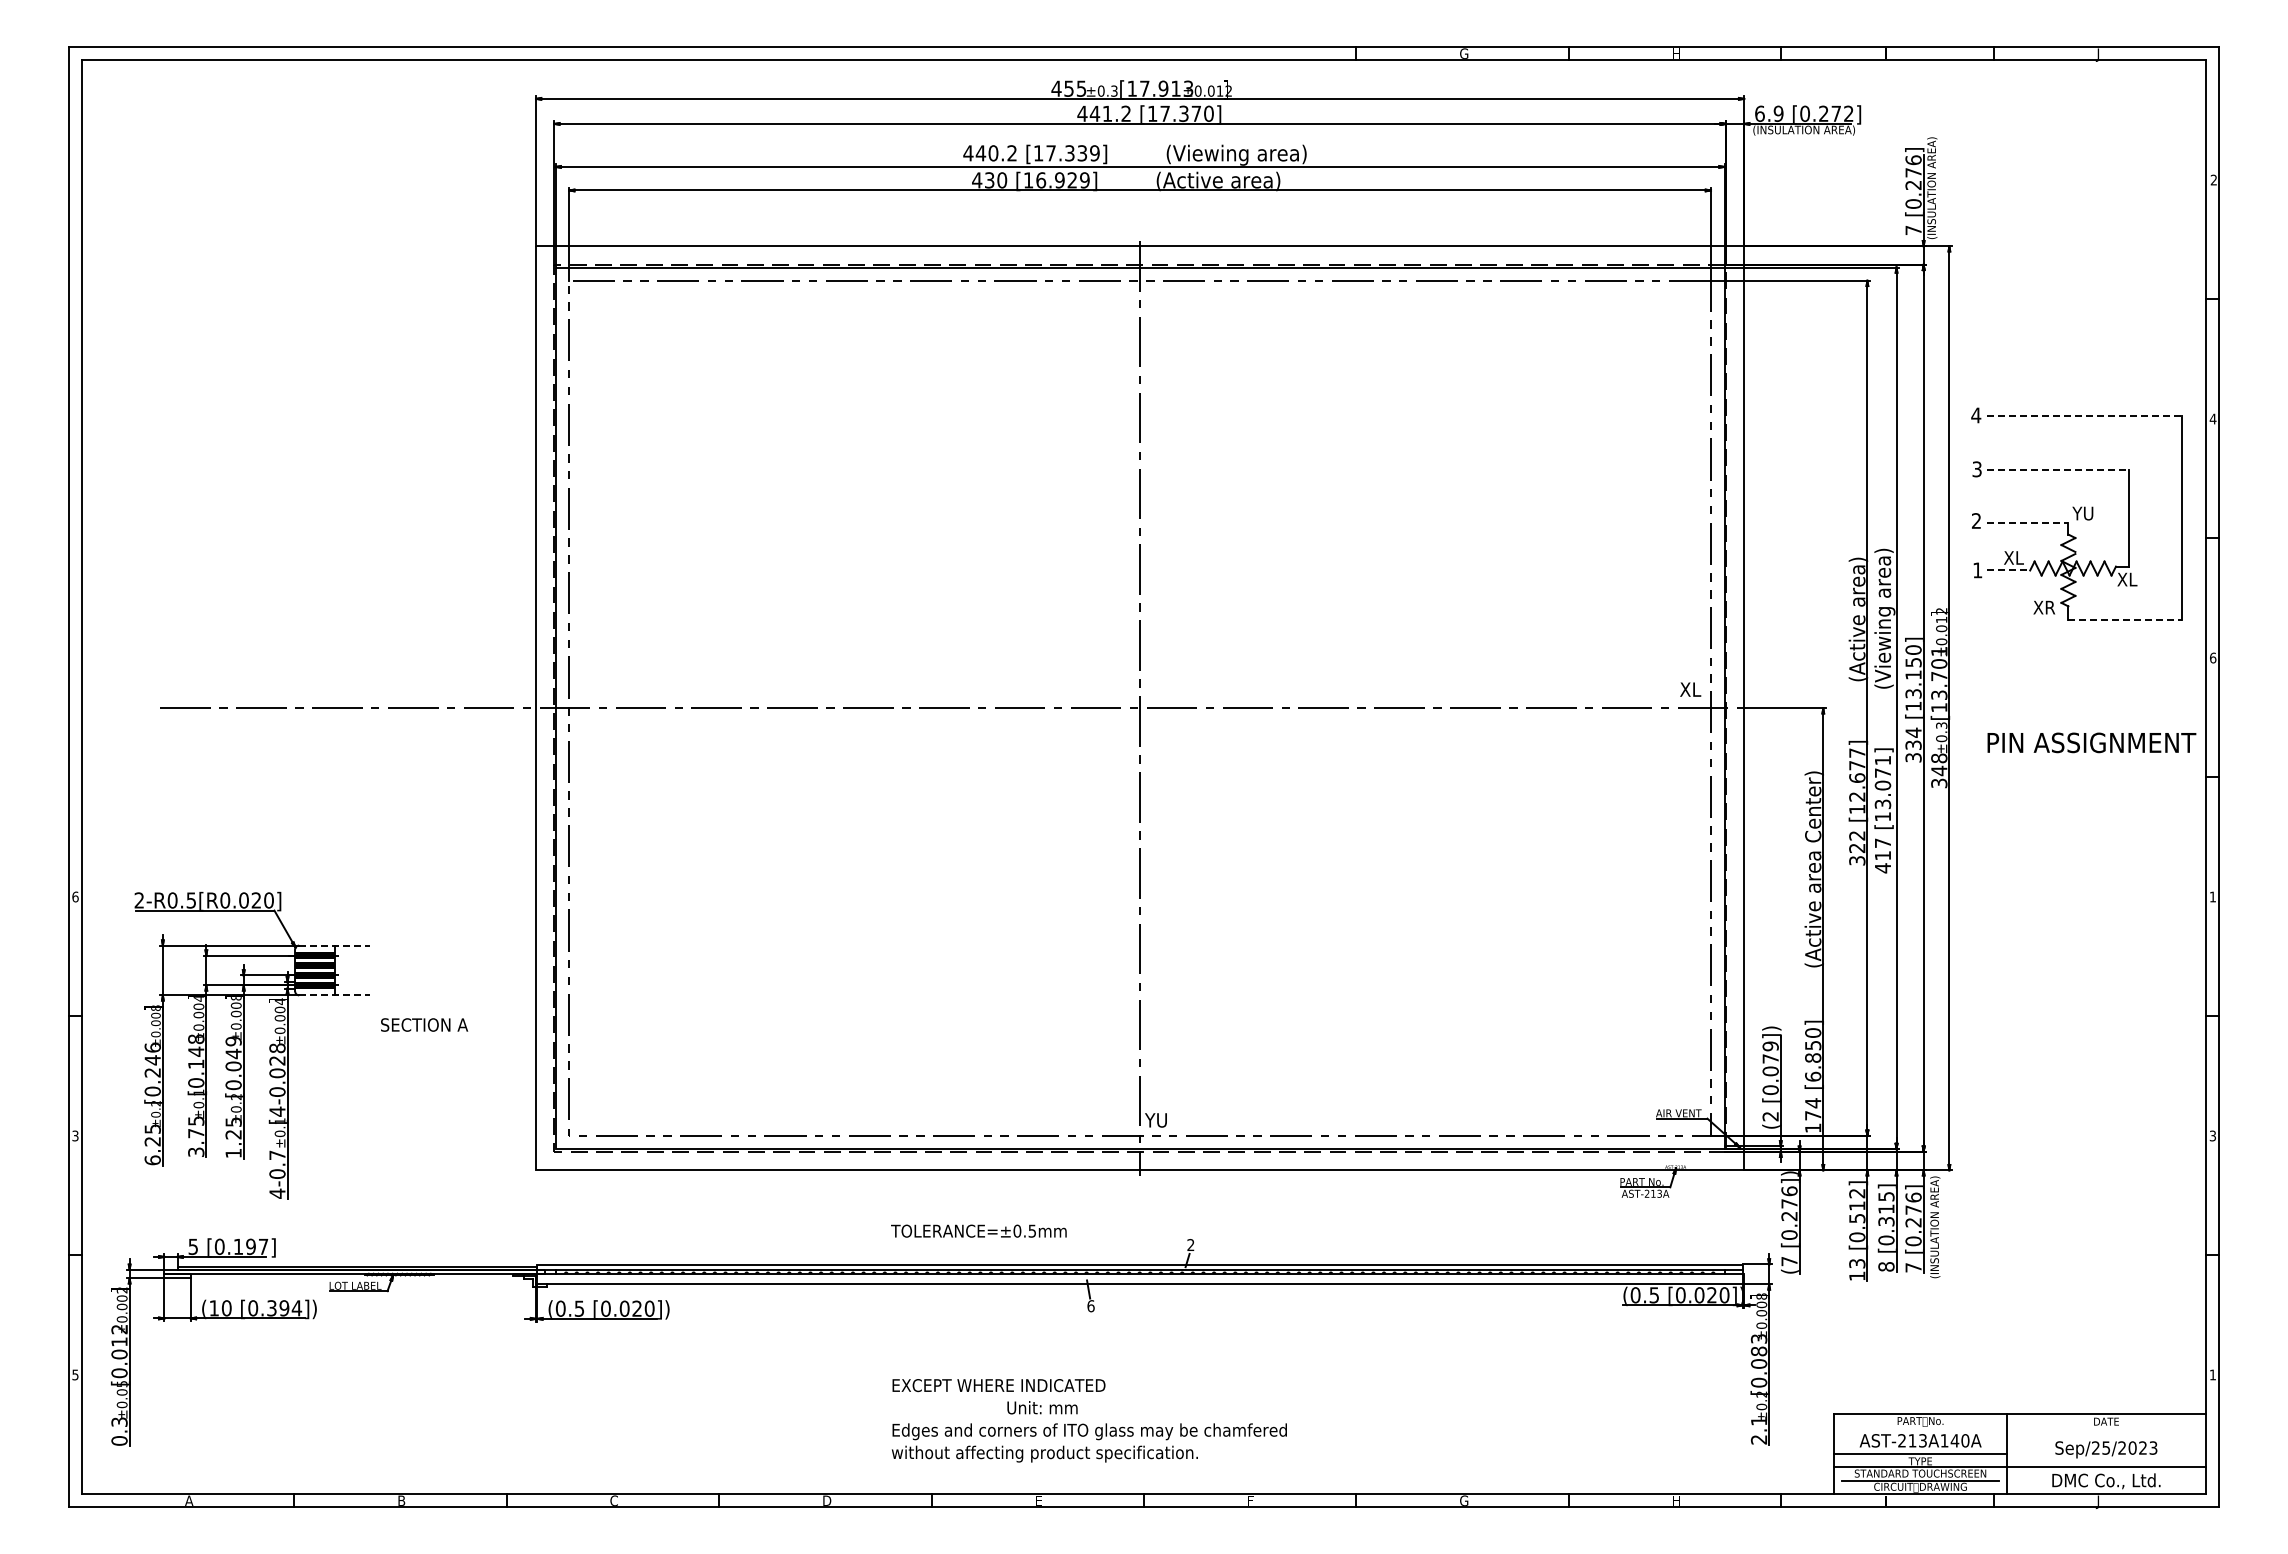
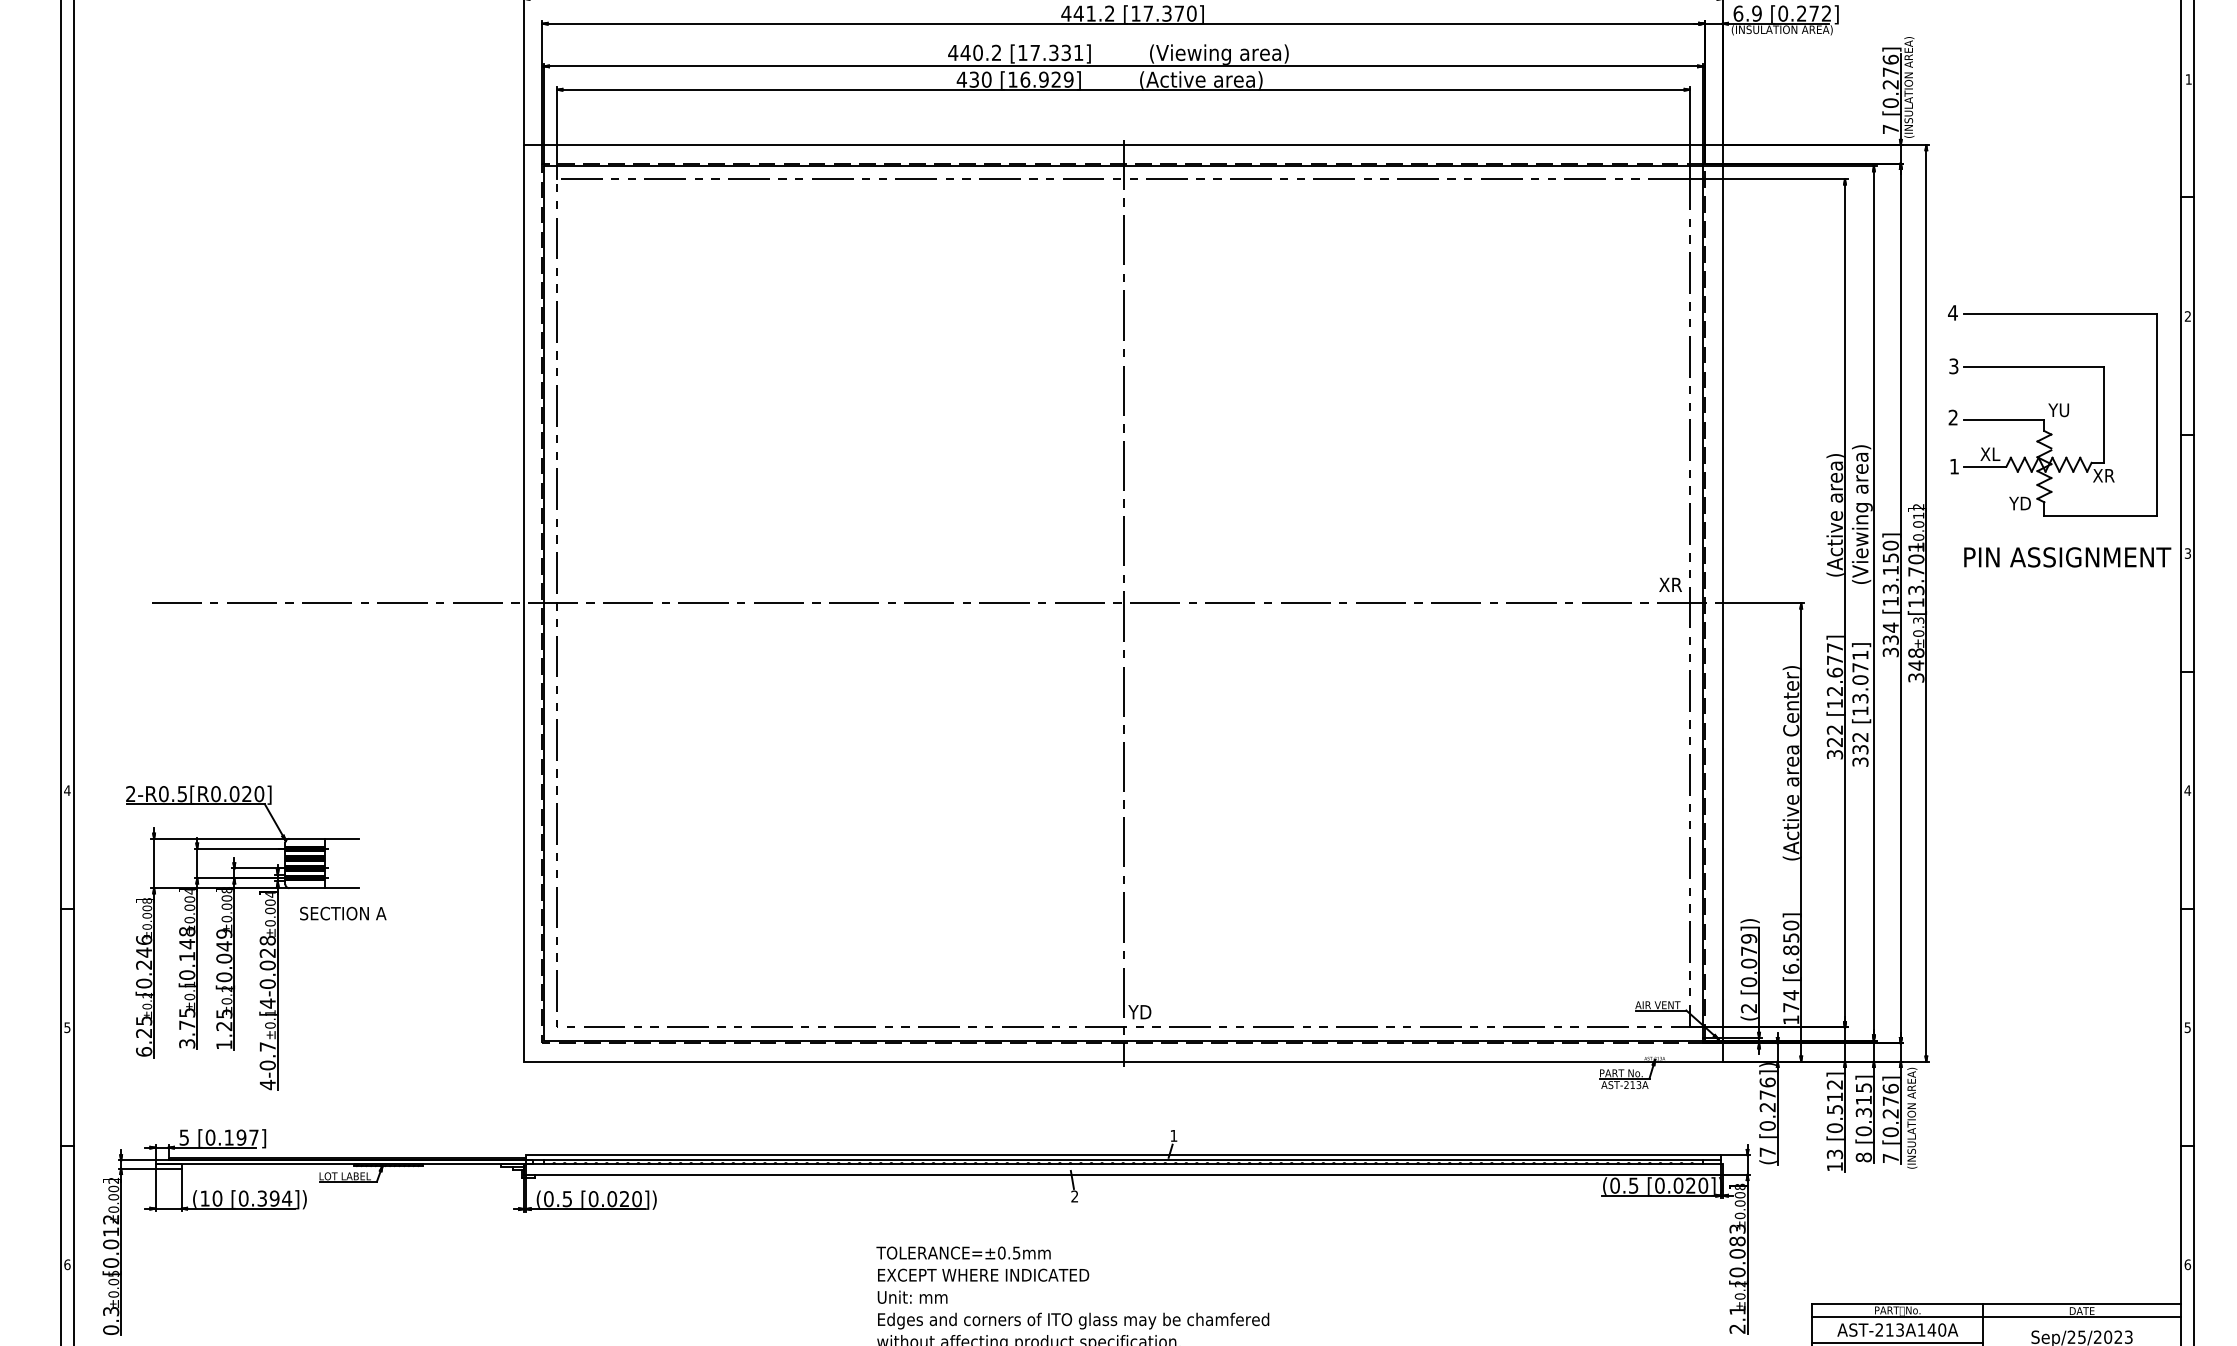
text: (1094, 153) -> (1078, 53), [17.339] -> [17.331]
text: (2213, 179) -> (2188, 78), 2 -> 1
line: (2084, 416) -> (2060, 313), dashed -> solid
text: (2212, 418) -> (2187, 315), 4 -> 2
line: (2057, 469) -> (2033, 366), dashed -> solid
line: (2027, 522) -> (2003, 419), dashed -> solid
line: (2008, 570) -> (1984, 466), dashed -> solid
text: (2135, 579) -> (2110, 475), XL -> XR
text: (2044, 607) -> (2020, 503), XR -> YD
line: (2125, 619) -> (2101, 515), dashed -> solid
text: (2213, 657) -> (2188, 553), 6 -> 3
text: (1698, 689) -> (1677, 584), XL -> XR
text: (2091, 742) -> (2067, 556), moved
text: (1882, 855) -> (1859, 749), 417 -> 332
text: (75, 896) -> (67, 790), 6 -> 4
text: (2212, 896) -> (2187, 790), 1 -> 4
line: (334, 945) -> (324, 838), dashed -> solid
line: (334, 995) -> (324, 888), dashed -> solid
text: (424, 1024) -> (343, 913), moved
text: (1162, 1120) -> (1145, 1012), YU -> YD
text: (75, 1135) -> (67, 1027), 3 -> 5
text: (2212, 1135) -> (2187, 1027), 3 -> 5
text: (978, 1230) -> (963, 1252), moved
text: (1190, 1244) -> (1173, 1135), 2 -> 1
text: (1090, 1306) -> (1074, 1196), 6 -> 2
text: (75, 1374) -> (67, 1264), 5 -> 6
text: (2212, 1374) -> (2187, 1264), 1 -> 6
text: (1042, 1407) -> (912, 1297), moved
line: (2020, 1427) -> (1996, 1316), added

